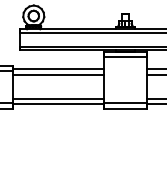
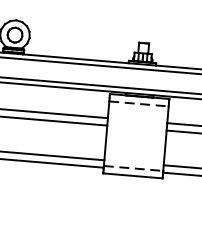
line: (125, 57) -> (139, 104), solid -> dashed
line: (125, 103) -> (133, 168), solid -> dashed

